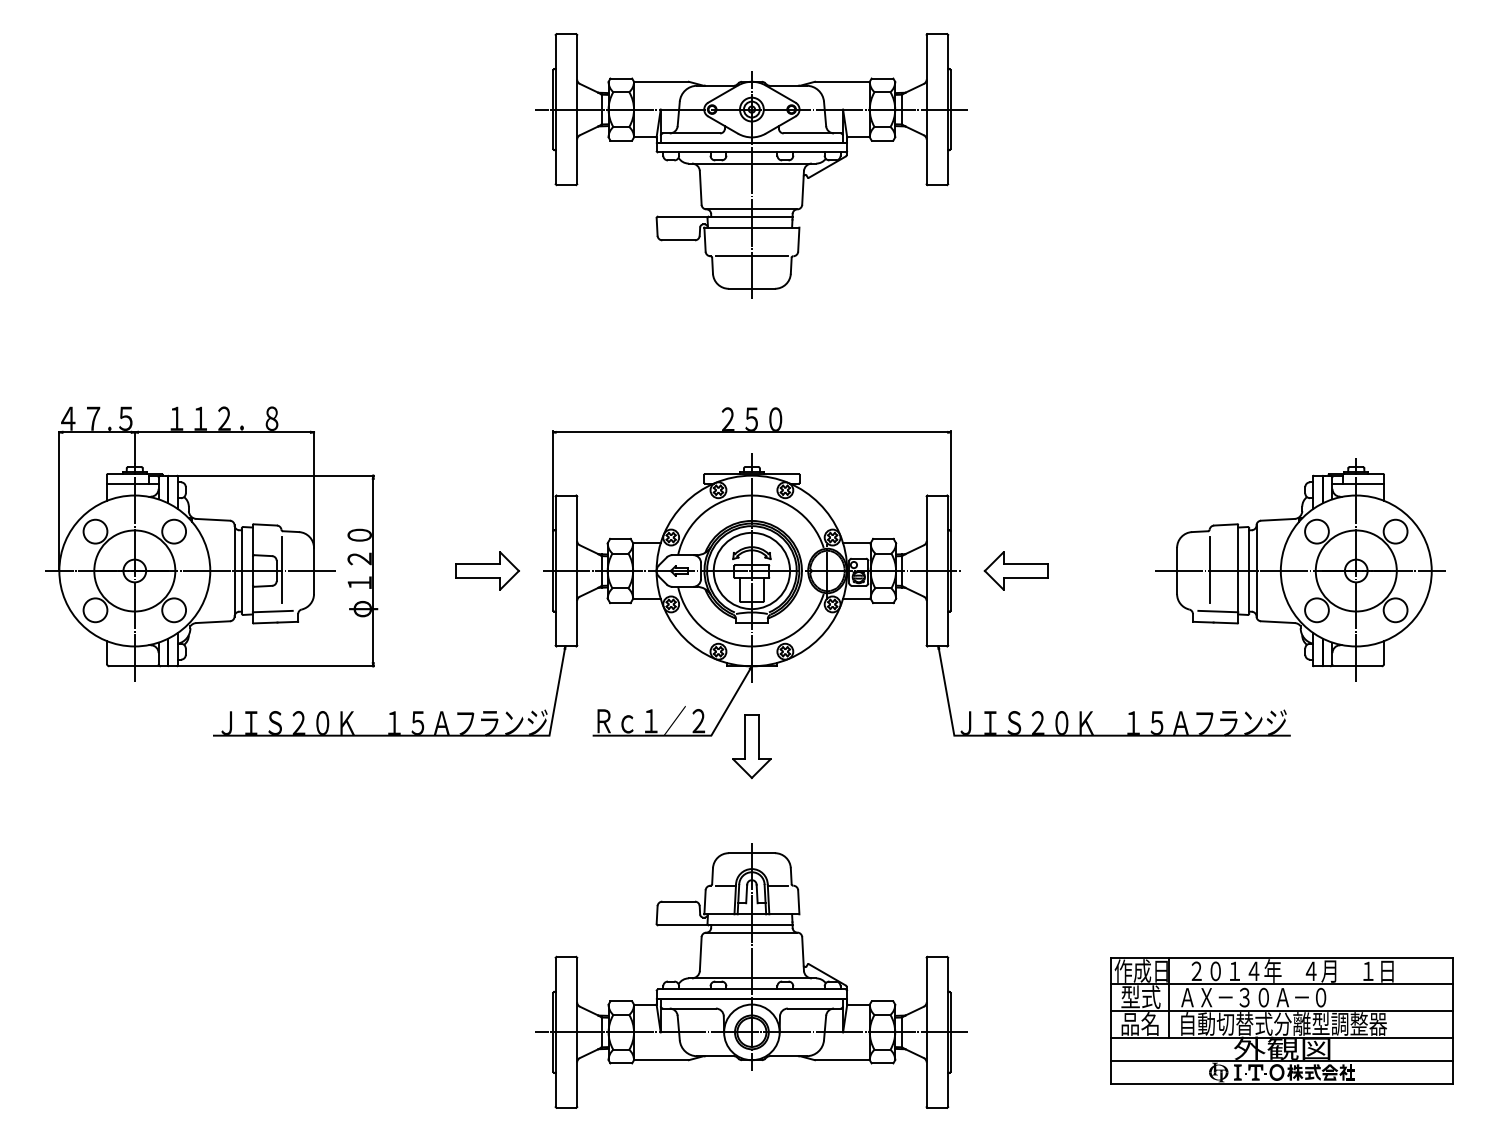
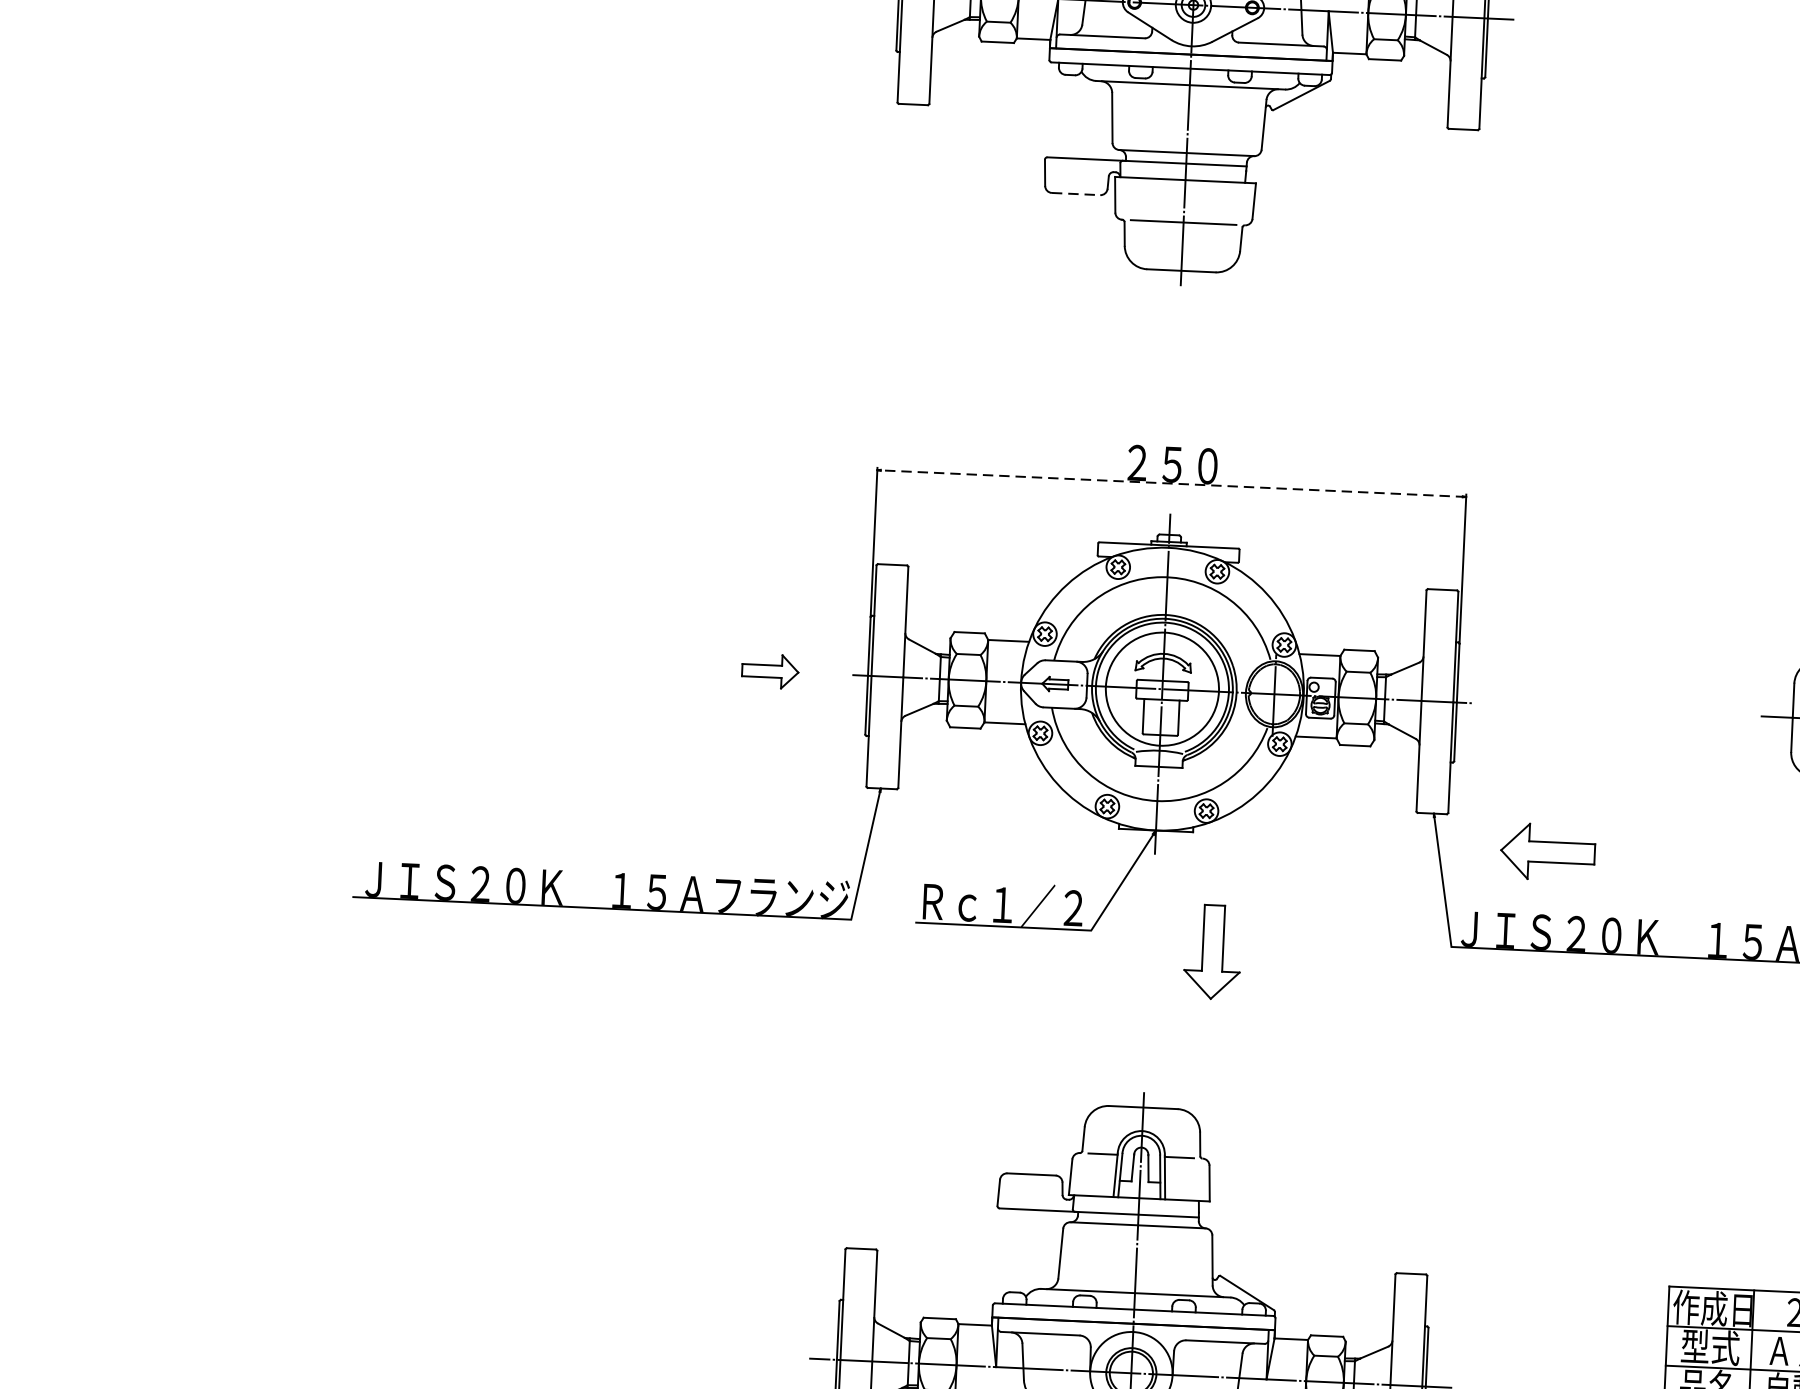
line: (679, 240) -> (1077, 194), solid -> dashed
line: (751, 432) -> (1171, 483), solid -> dashed
part: (211, 543) -> (363, 612), removed
part: (487, 570) -> (770, 670), size x0.6
part: (1015, 570) -> (1546, 851), moved
part: (751, 746) -> (1212, 952), moved

